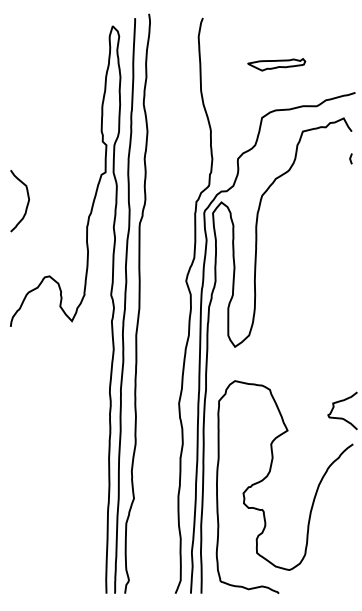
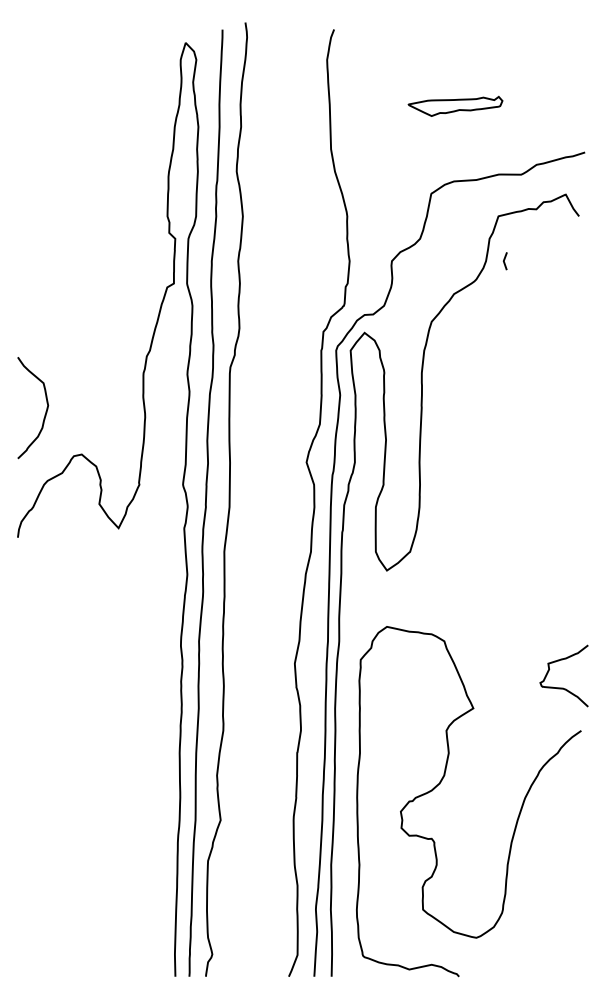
line: (350, 158) -> (504, 260), moved
curve: (27, 201) -> (45, 408), moved

